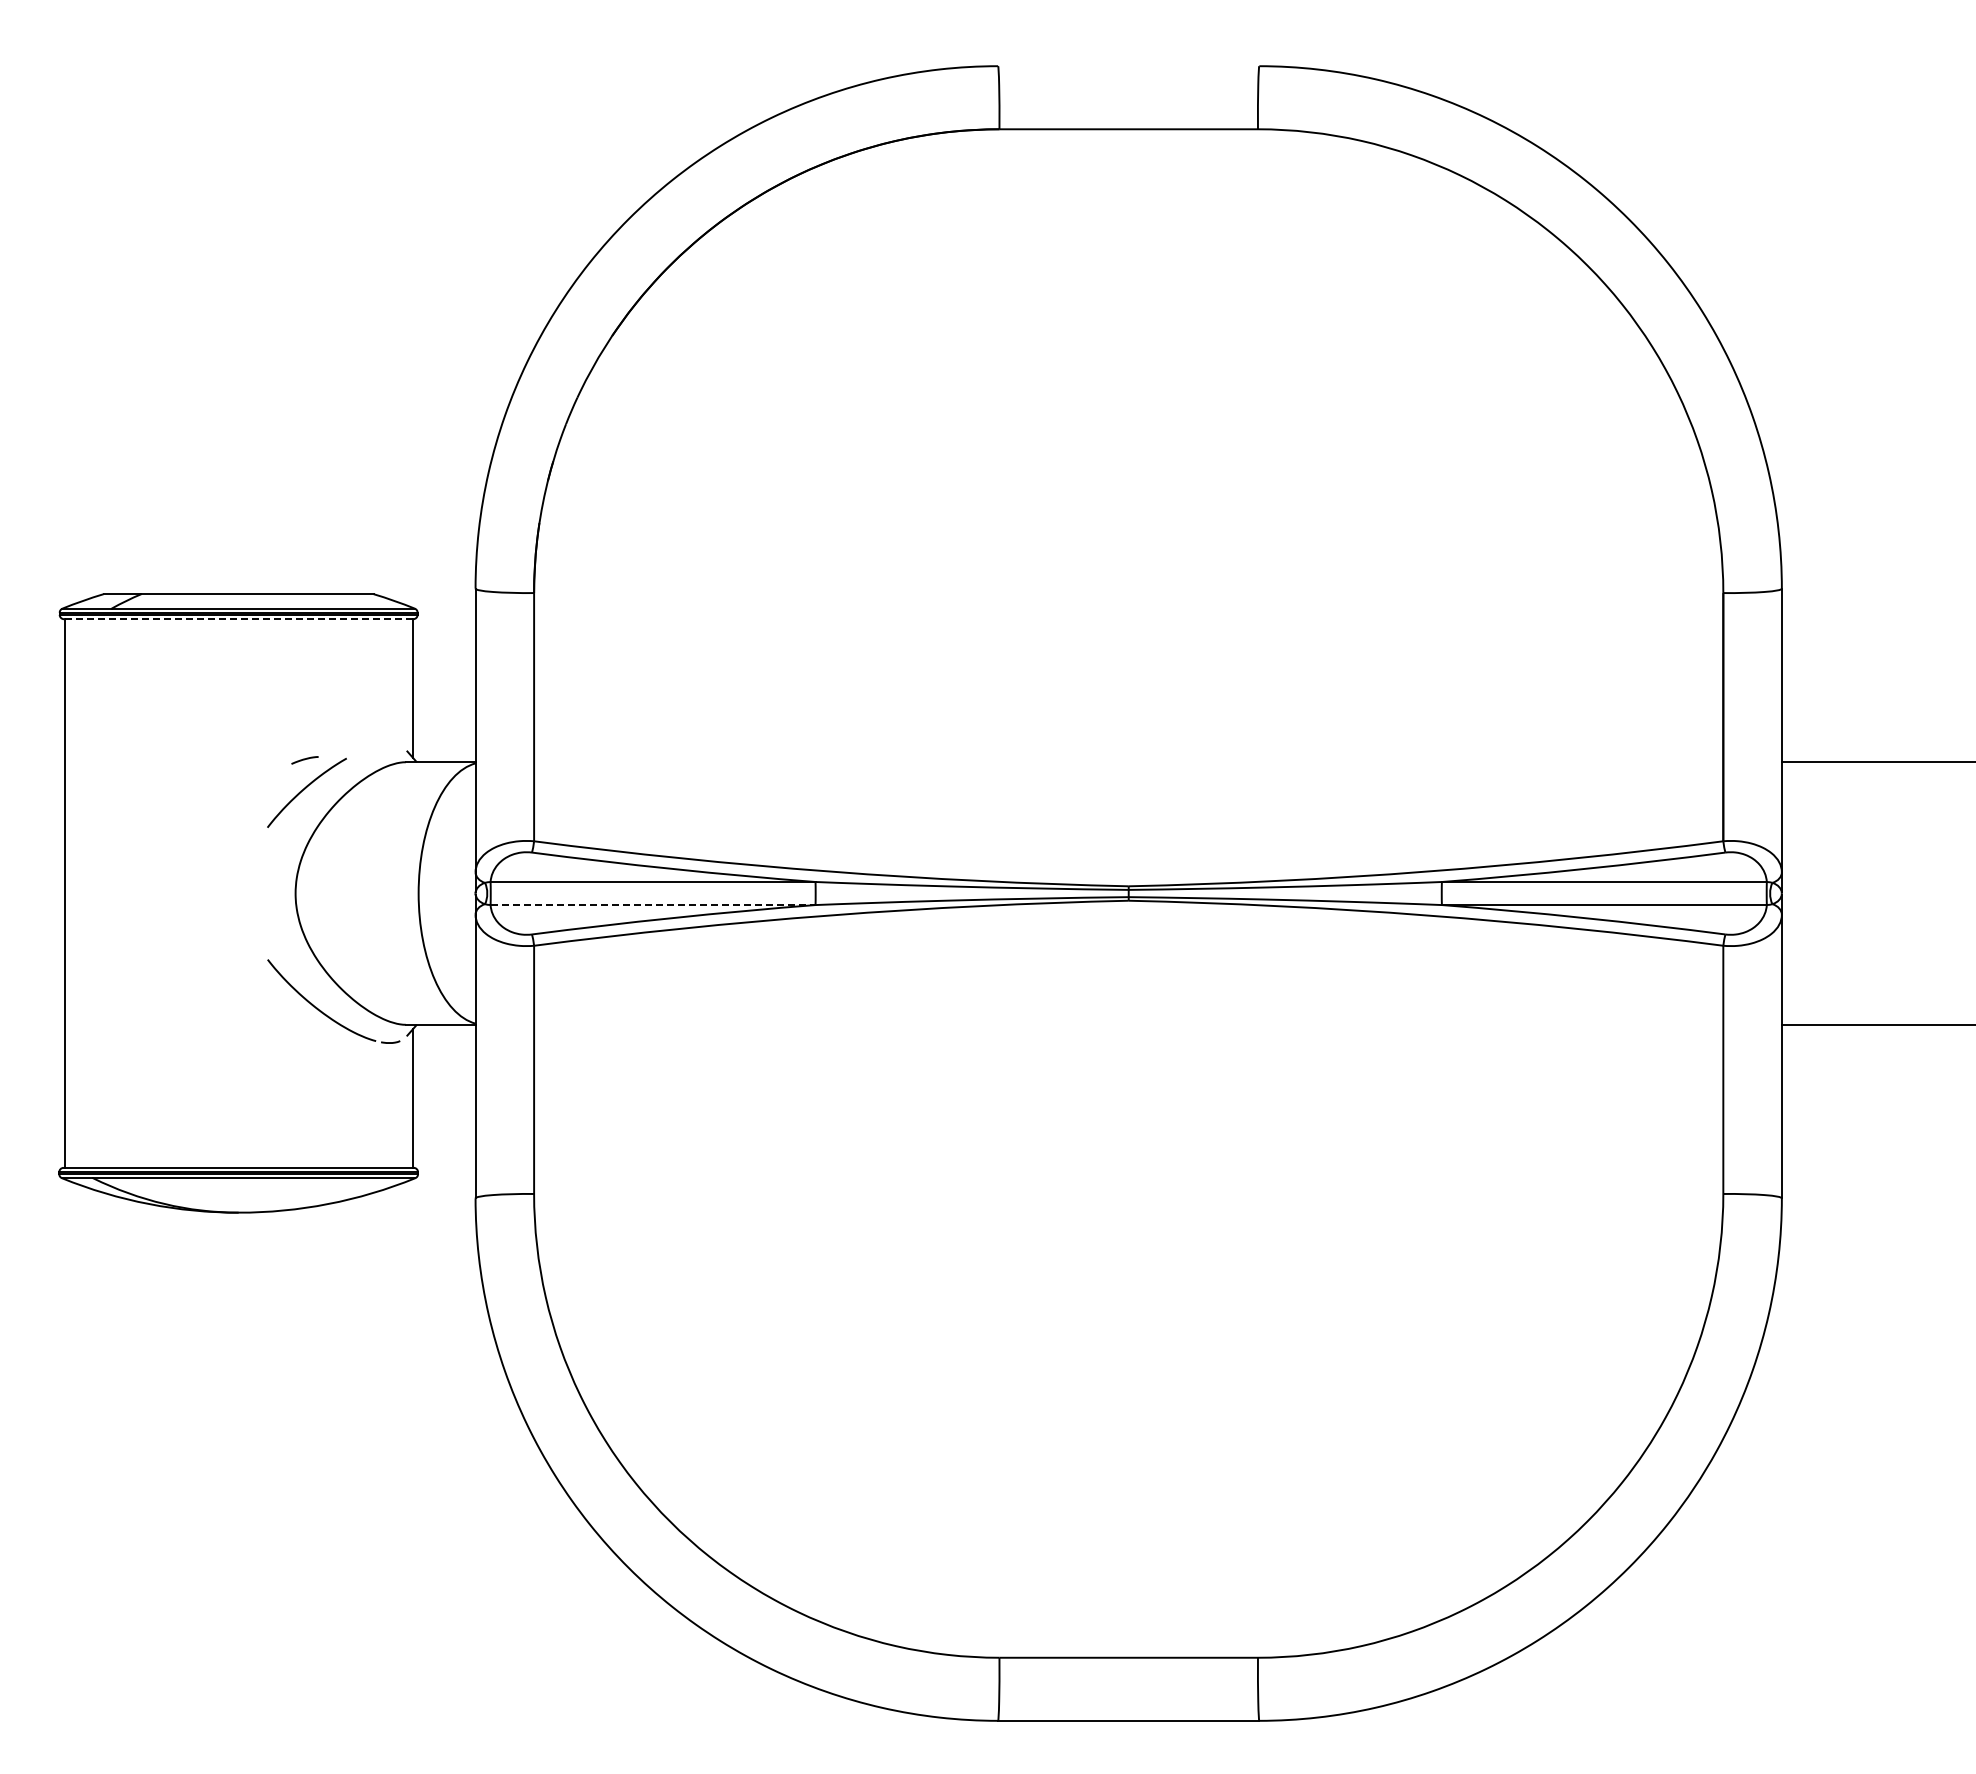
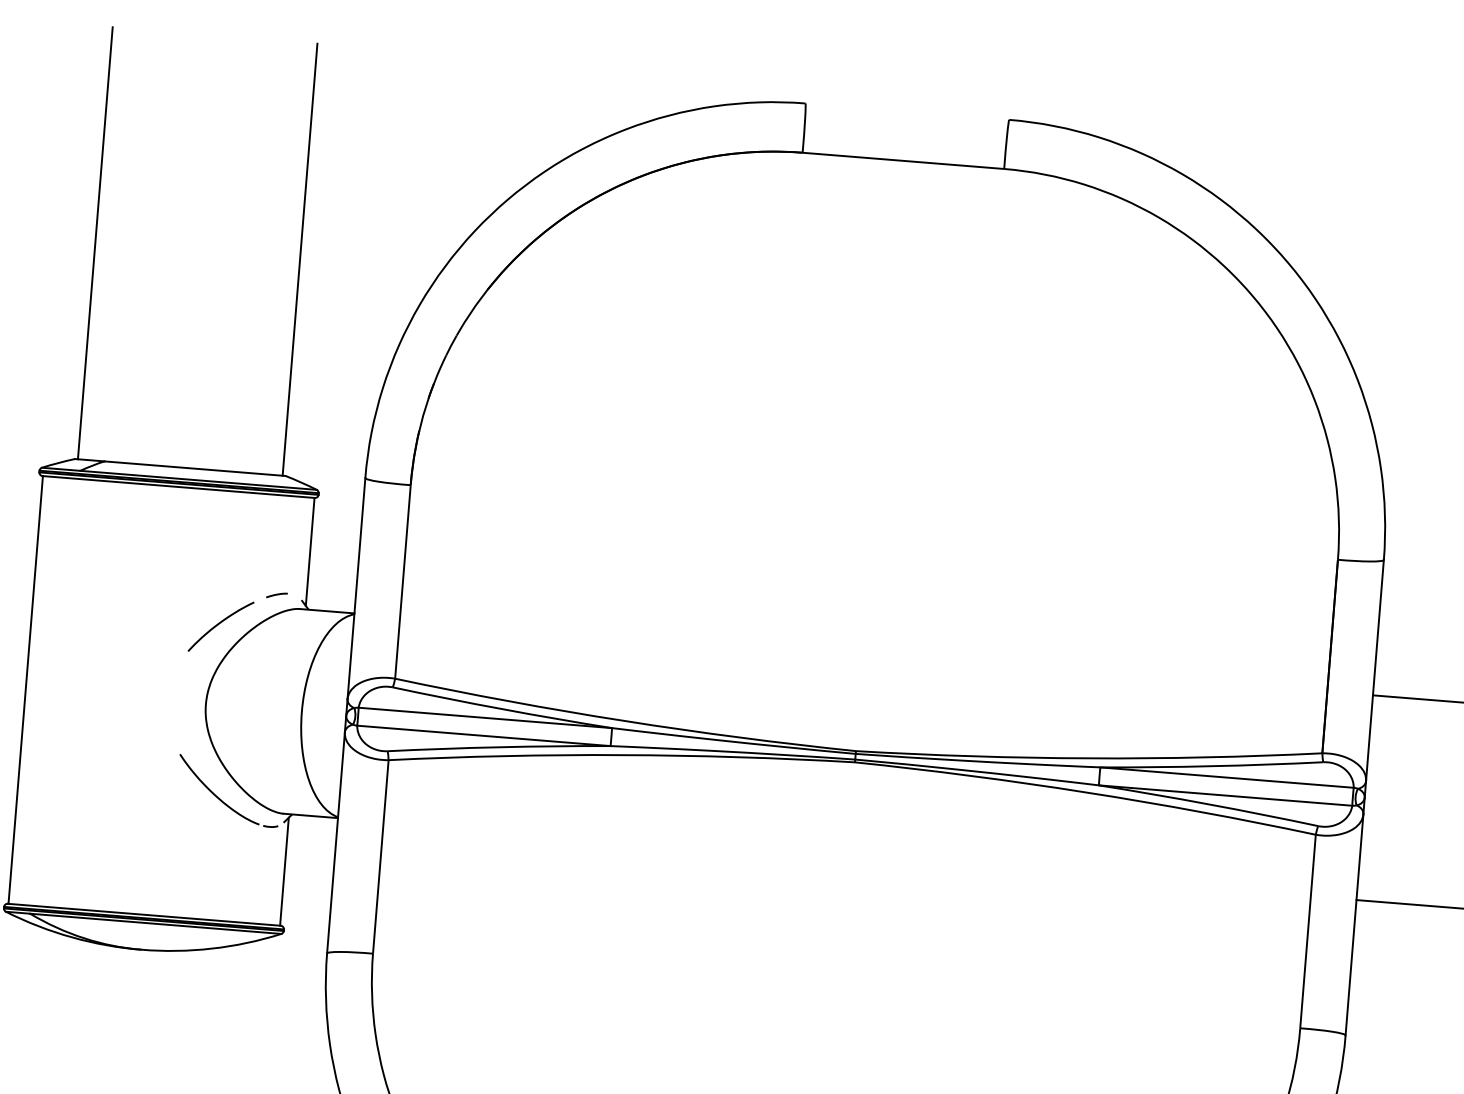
line: (107, 317) -> (95, 243), added
line: (369, 317) -> (299, 259), added
line: (238, 619) -> (178, 487), dashed -> solid
curve: (304, 760) -> (276, 595), moved
line: (653, 905) -> (484, 736), dashed -> solid

